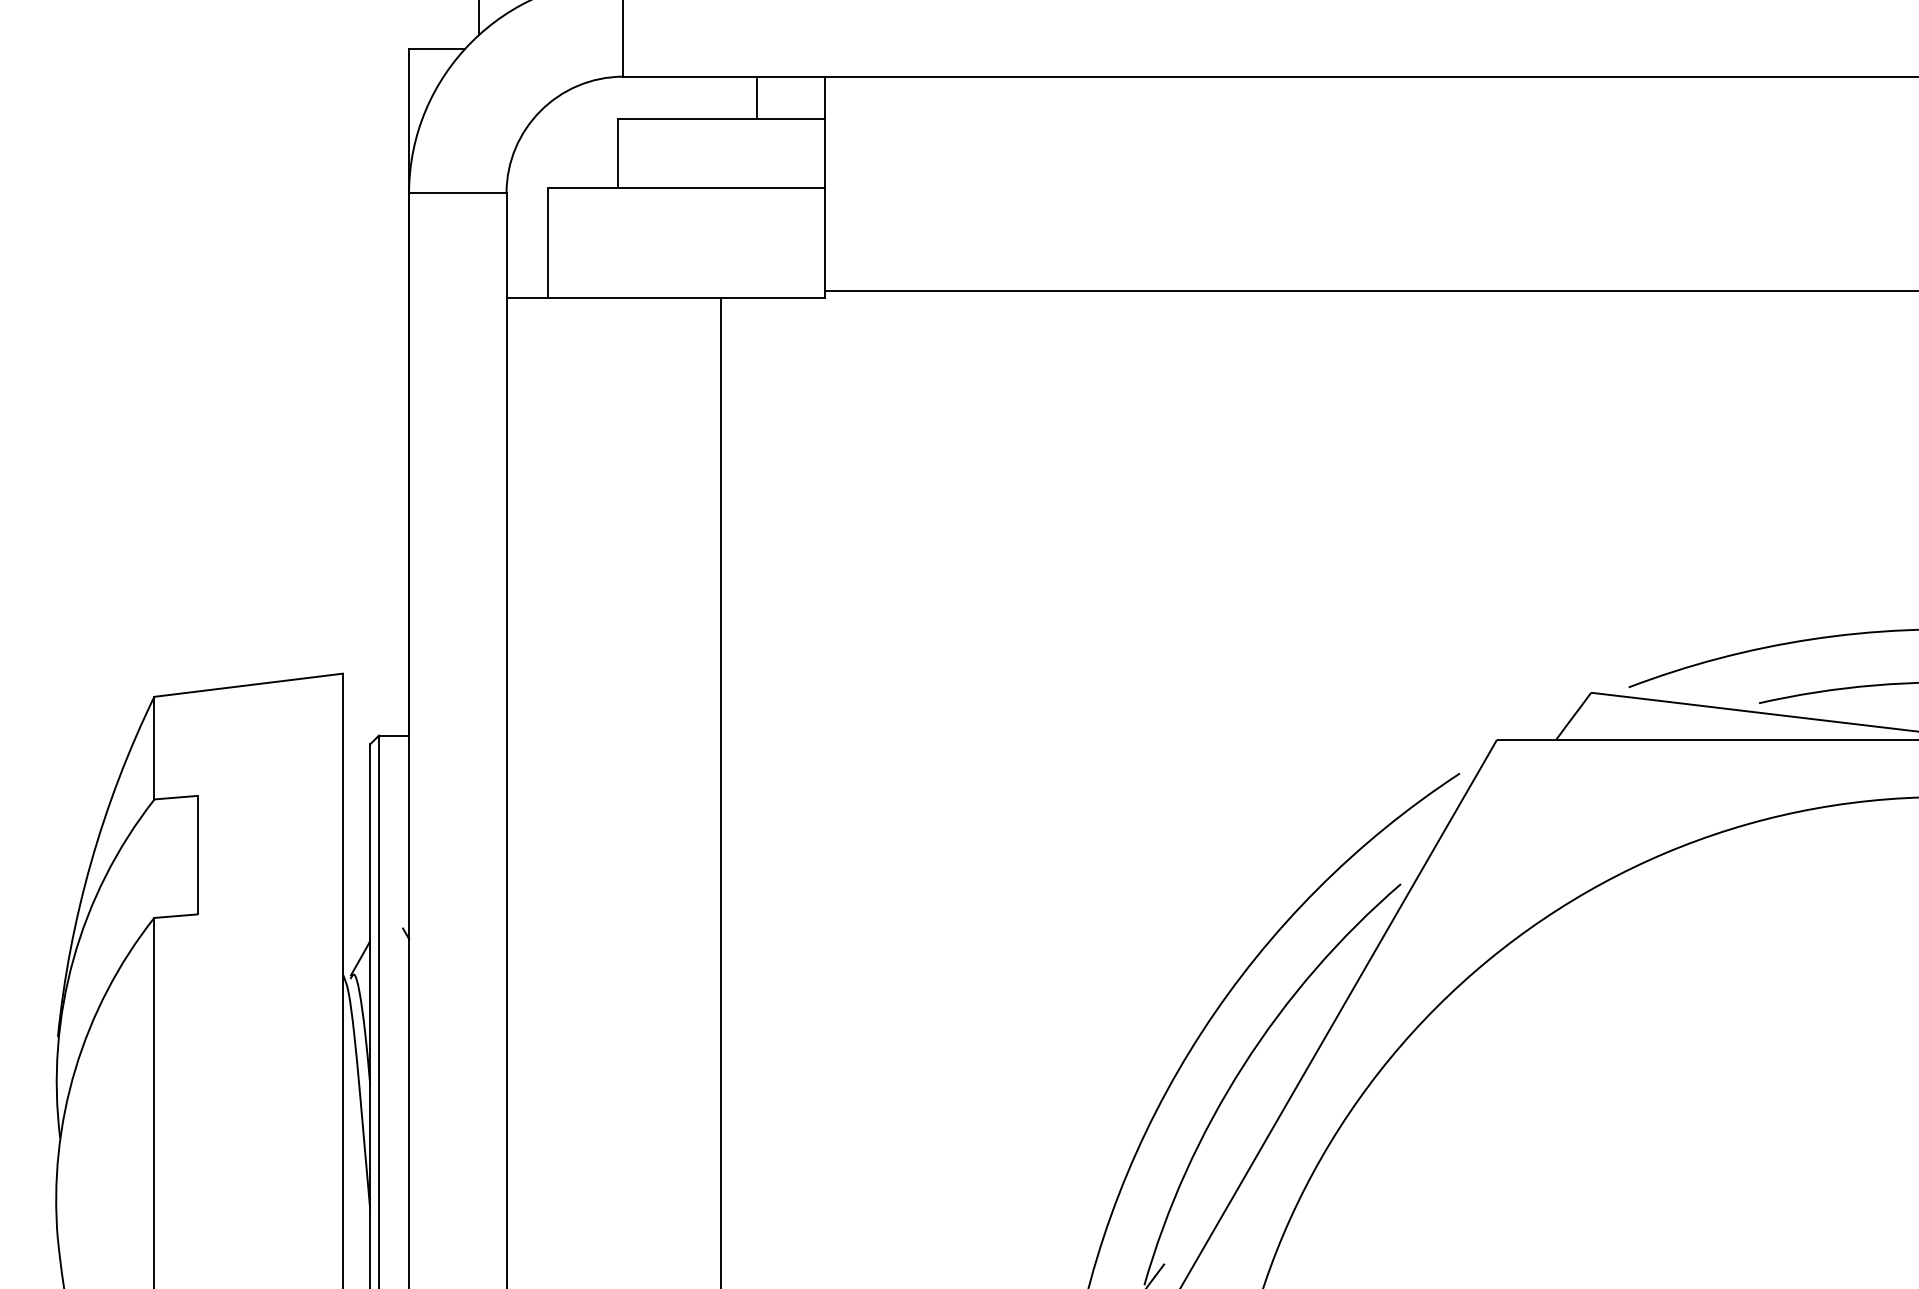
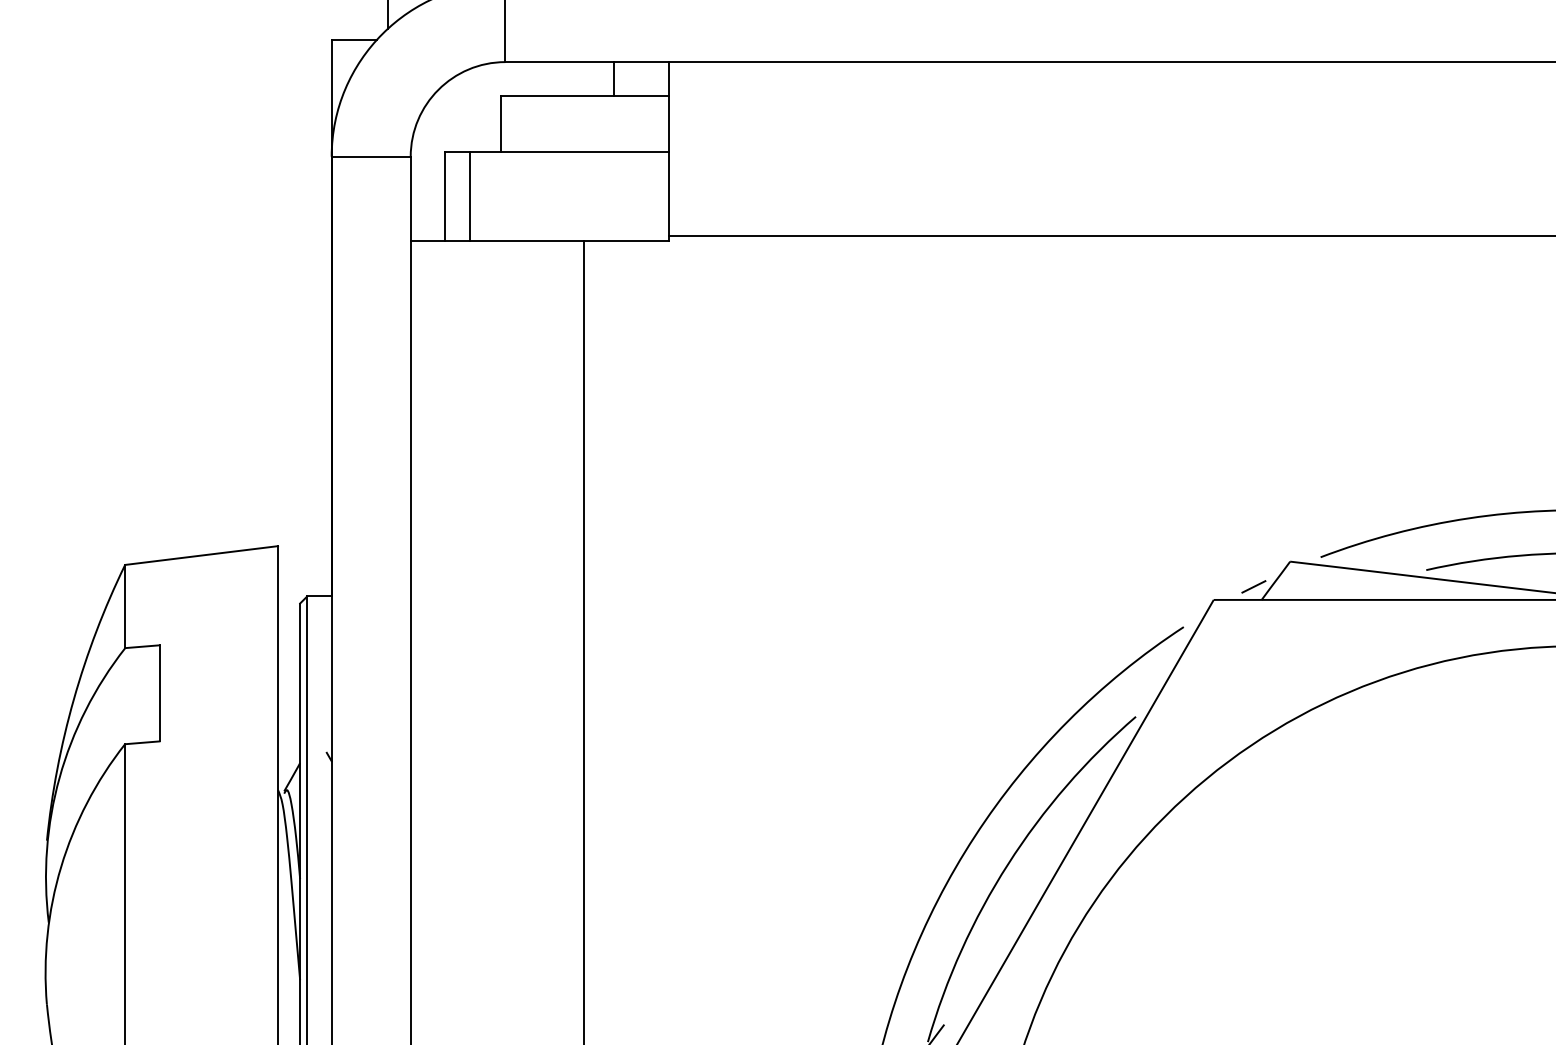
line: (580, 242) -> (470, 196), added
line: (1545, 723) -> (1253, 586), added

